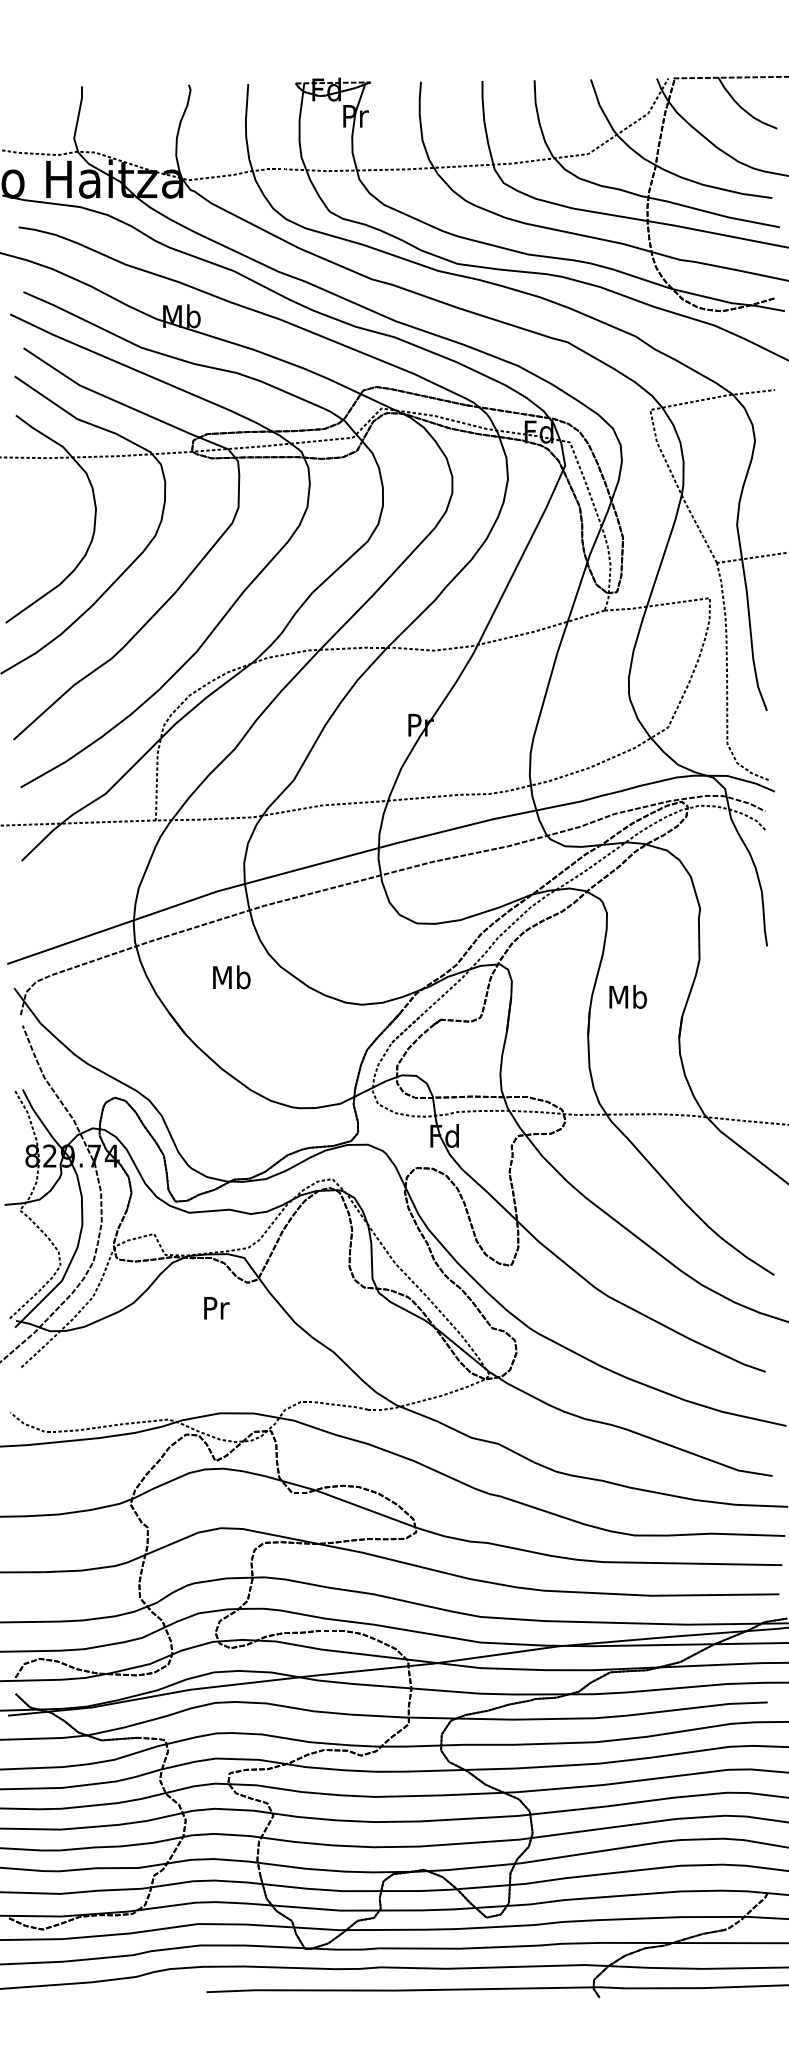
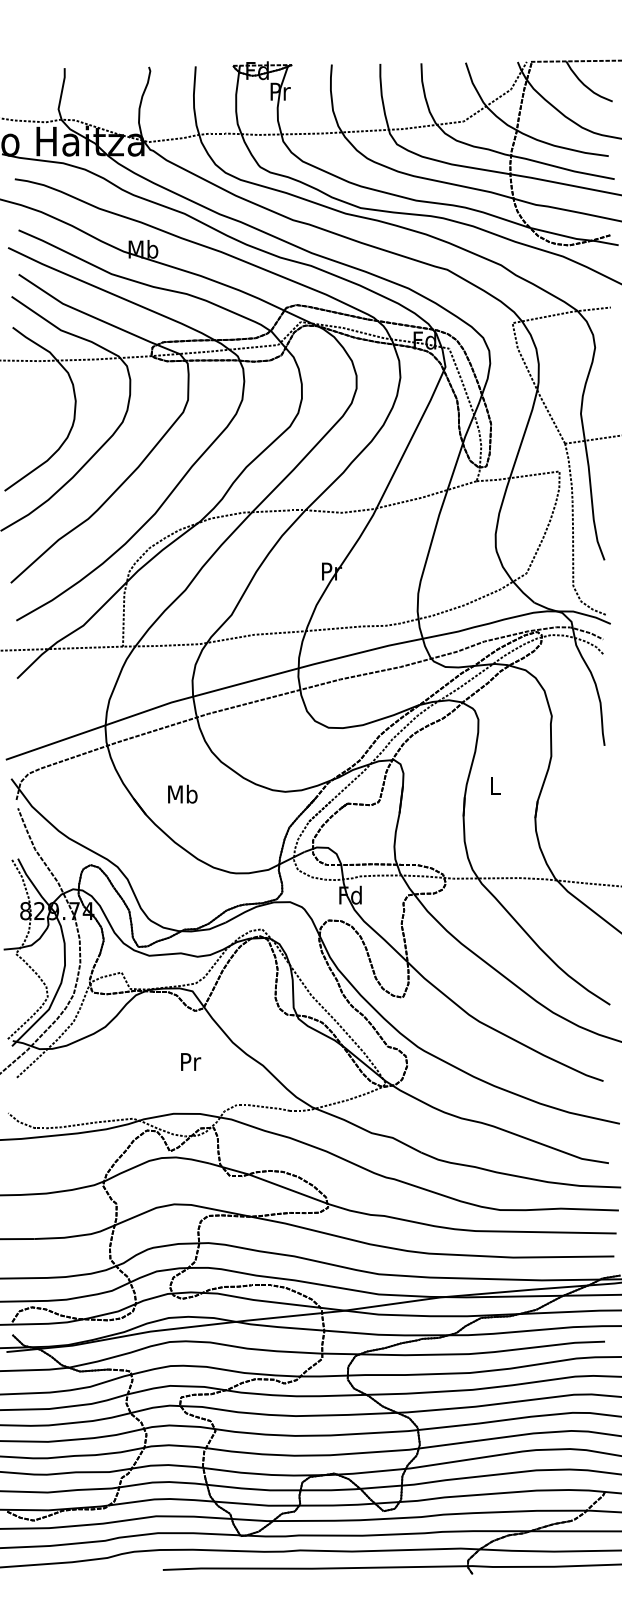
text: (231, 976) -> (182, 793), moved
text: (627, 996) -> (494, 785), Mb -> L
text: (217, 1307) -> (191, 1061), moved

